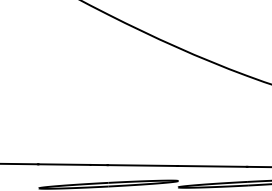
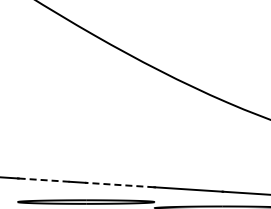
line: (64, 165) -> (43, 180), solid -> dashed
line: (142, 165) -> (120, 185), solid -> dashed

